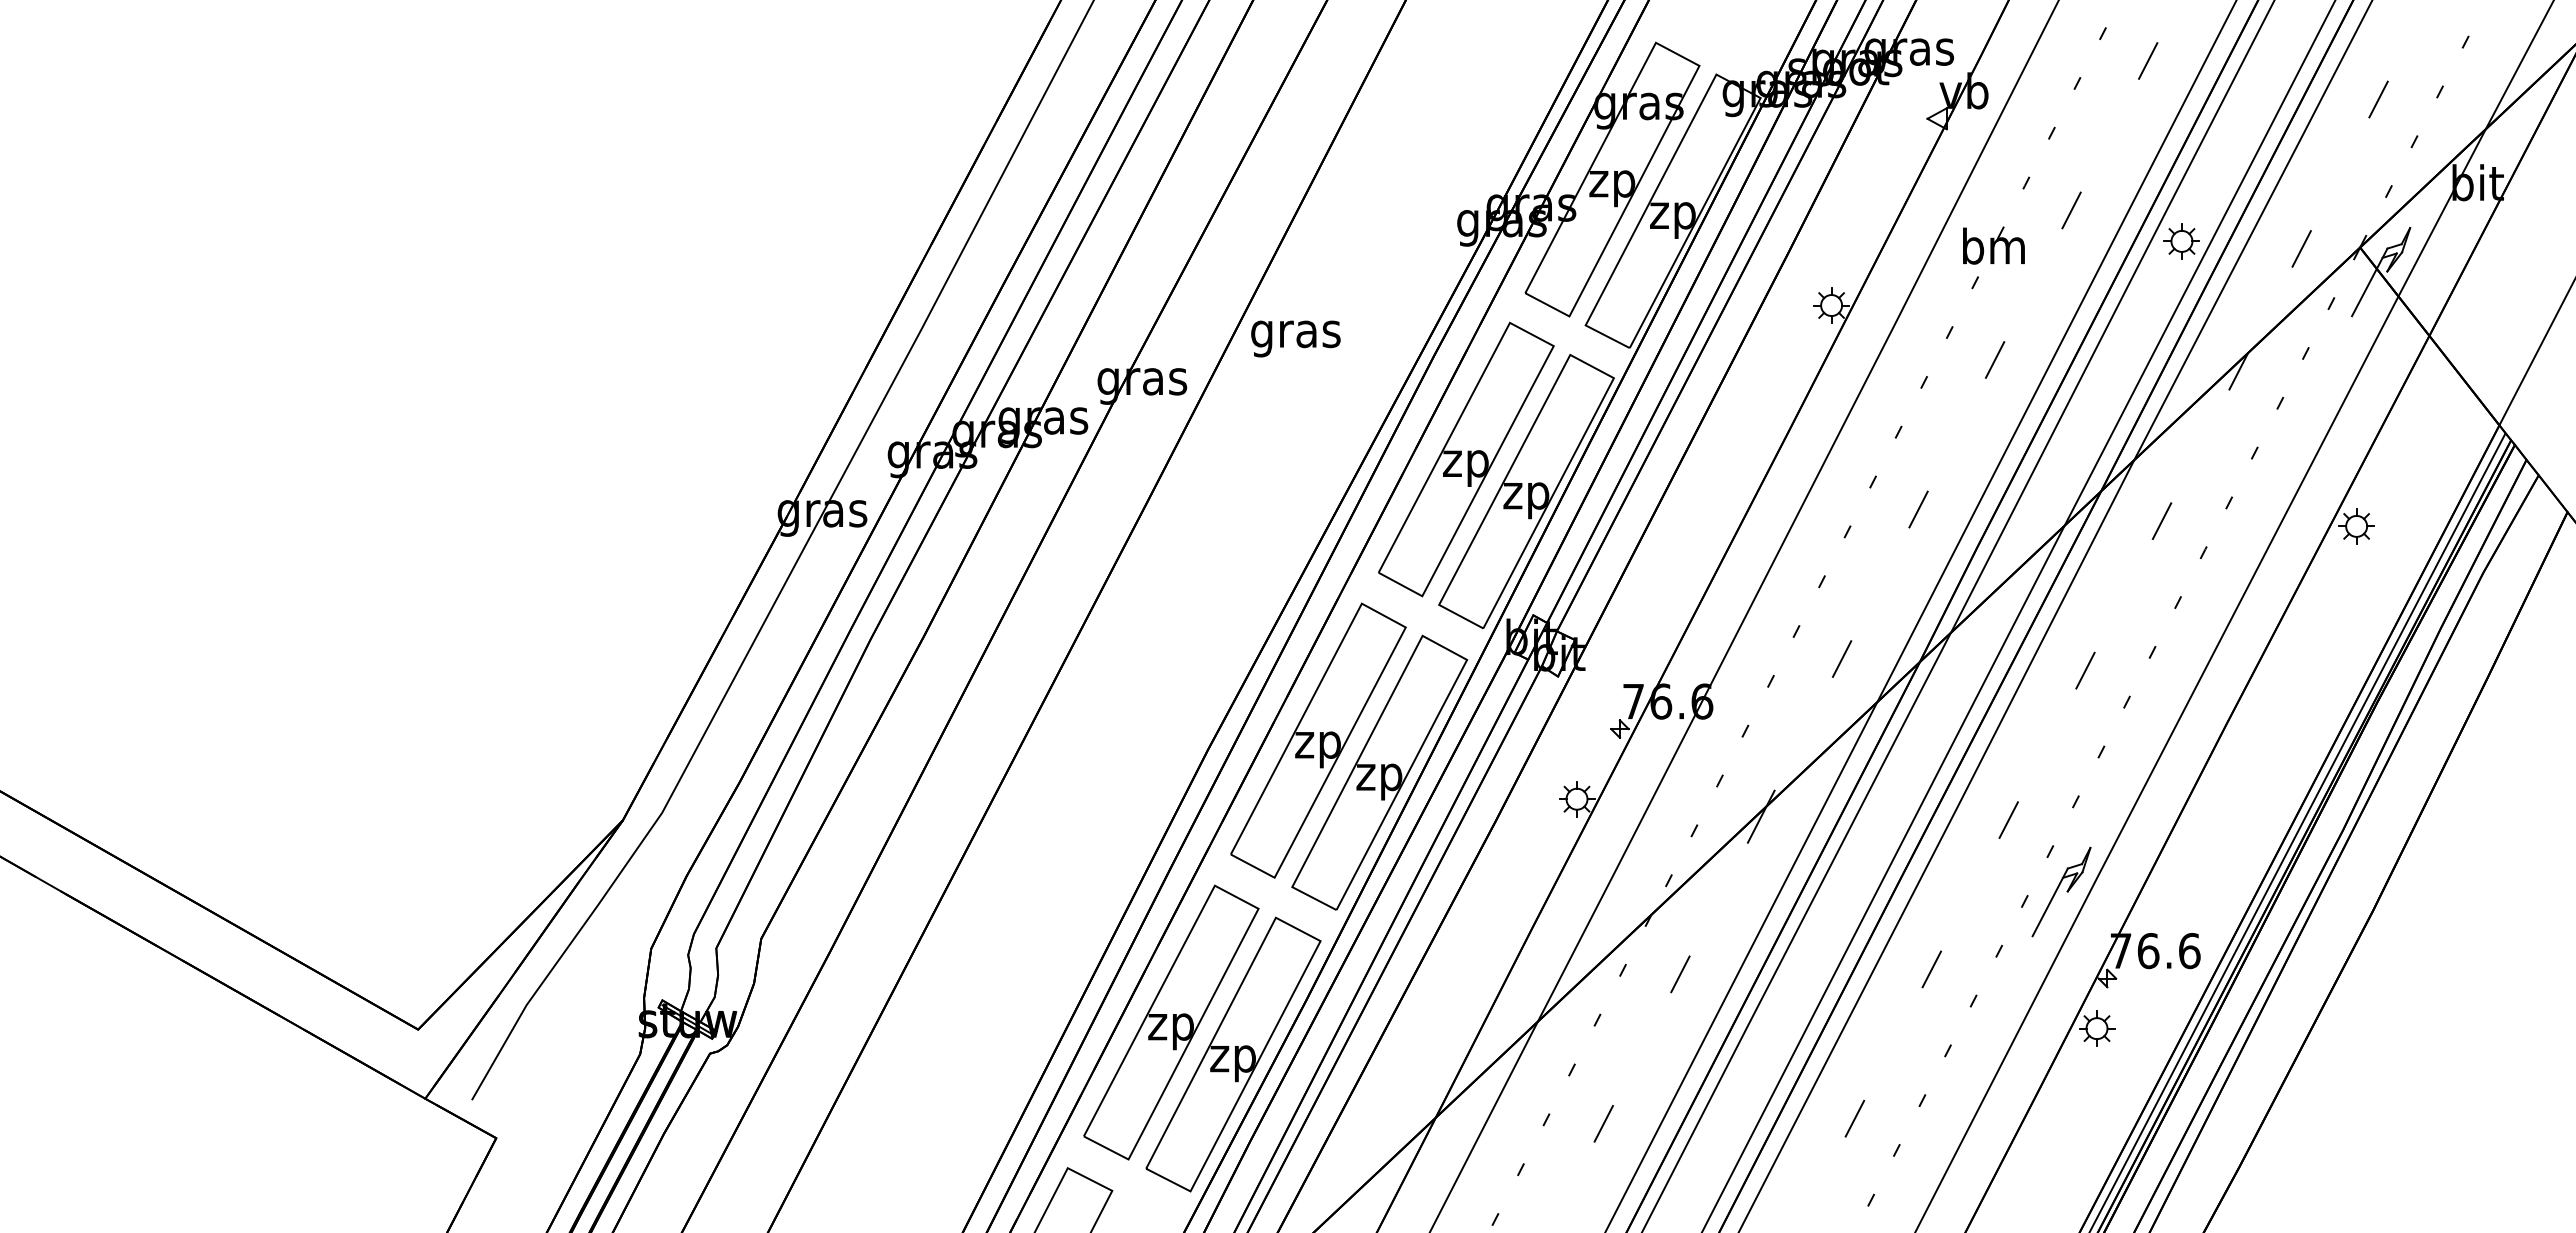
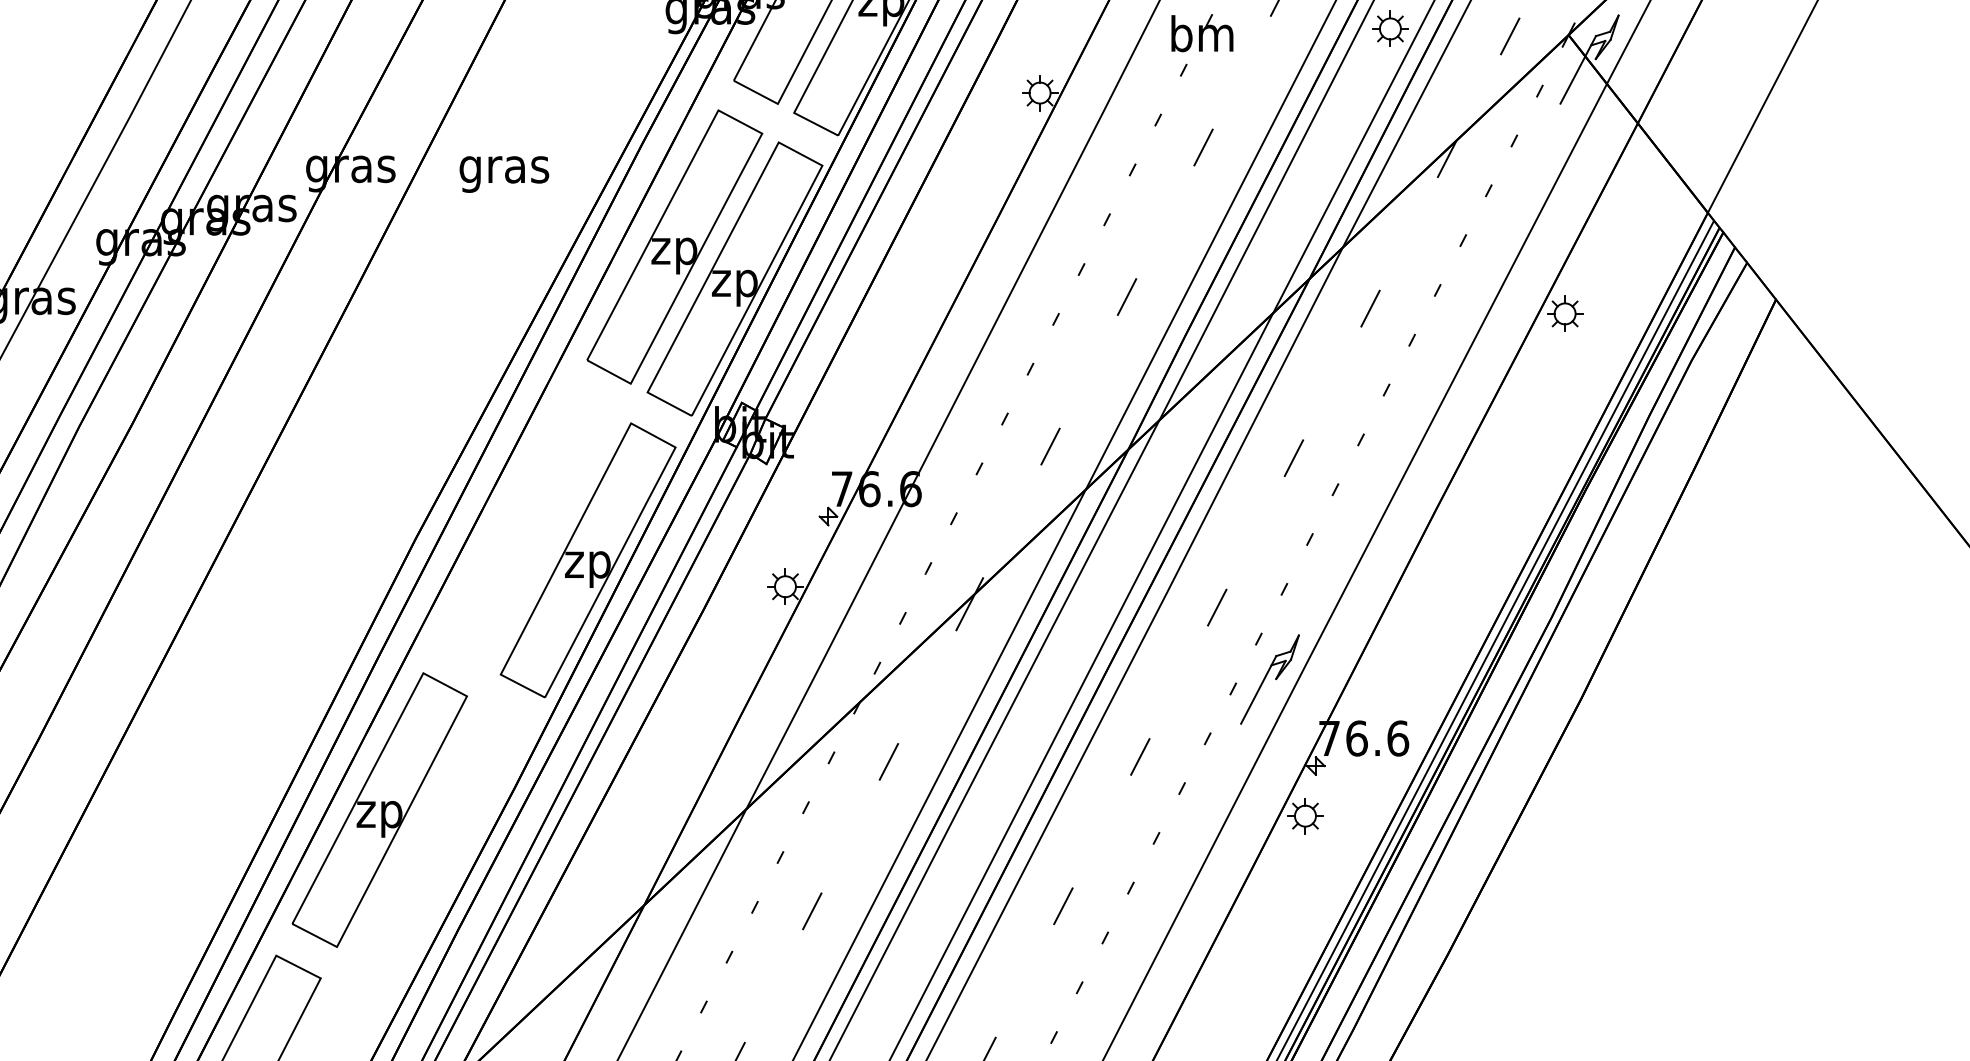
text: (1295, 338) -> (503, 174), moved
part: (1318, 740) -> (526, 528), removed
part: (1233, 1054) -> (441, 842), removed

